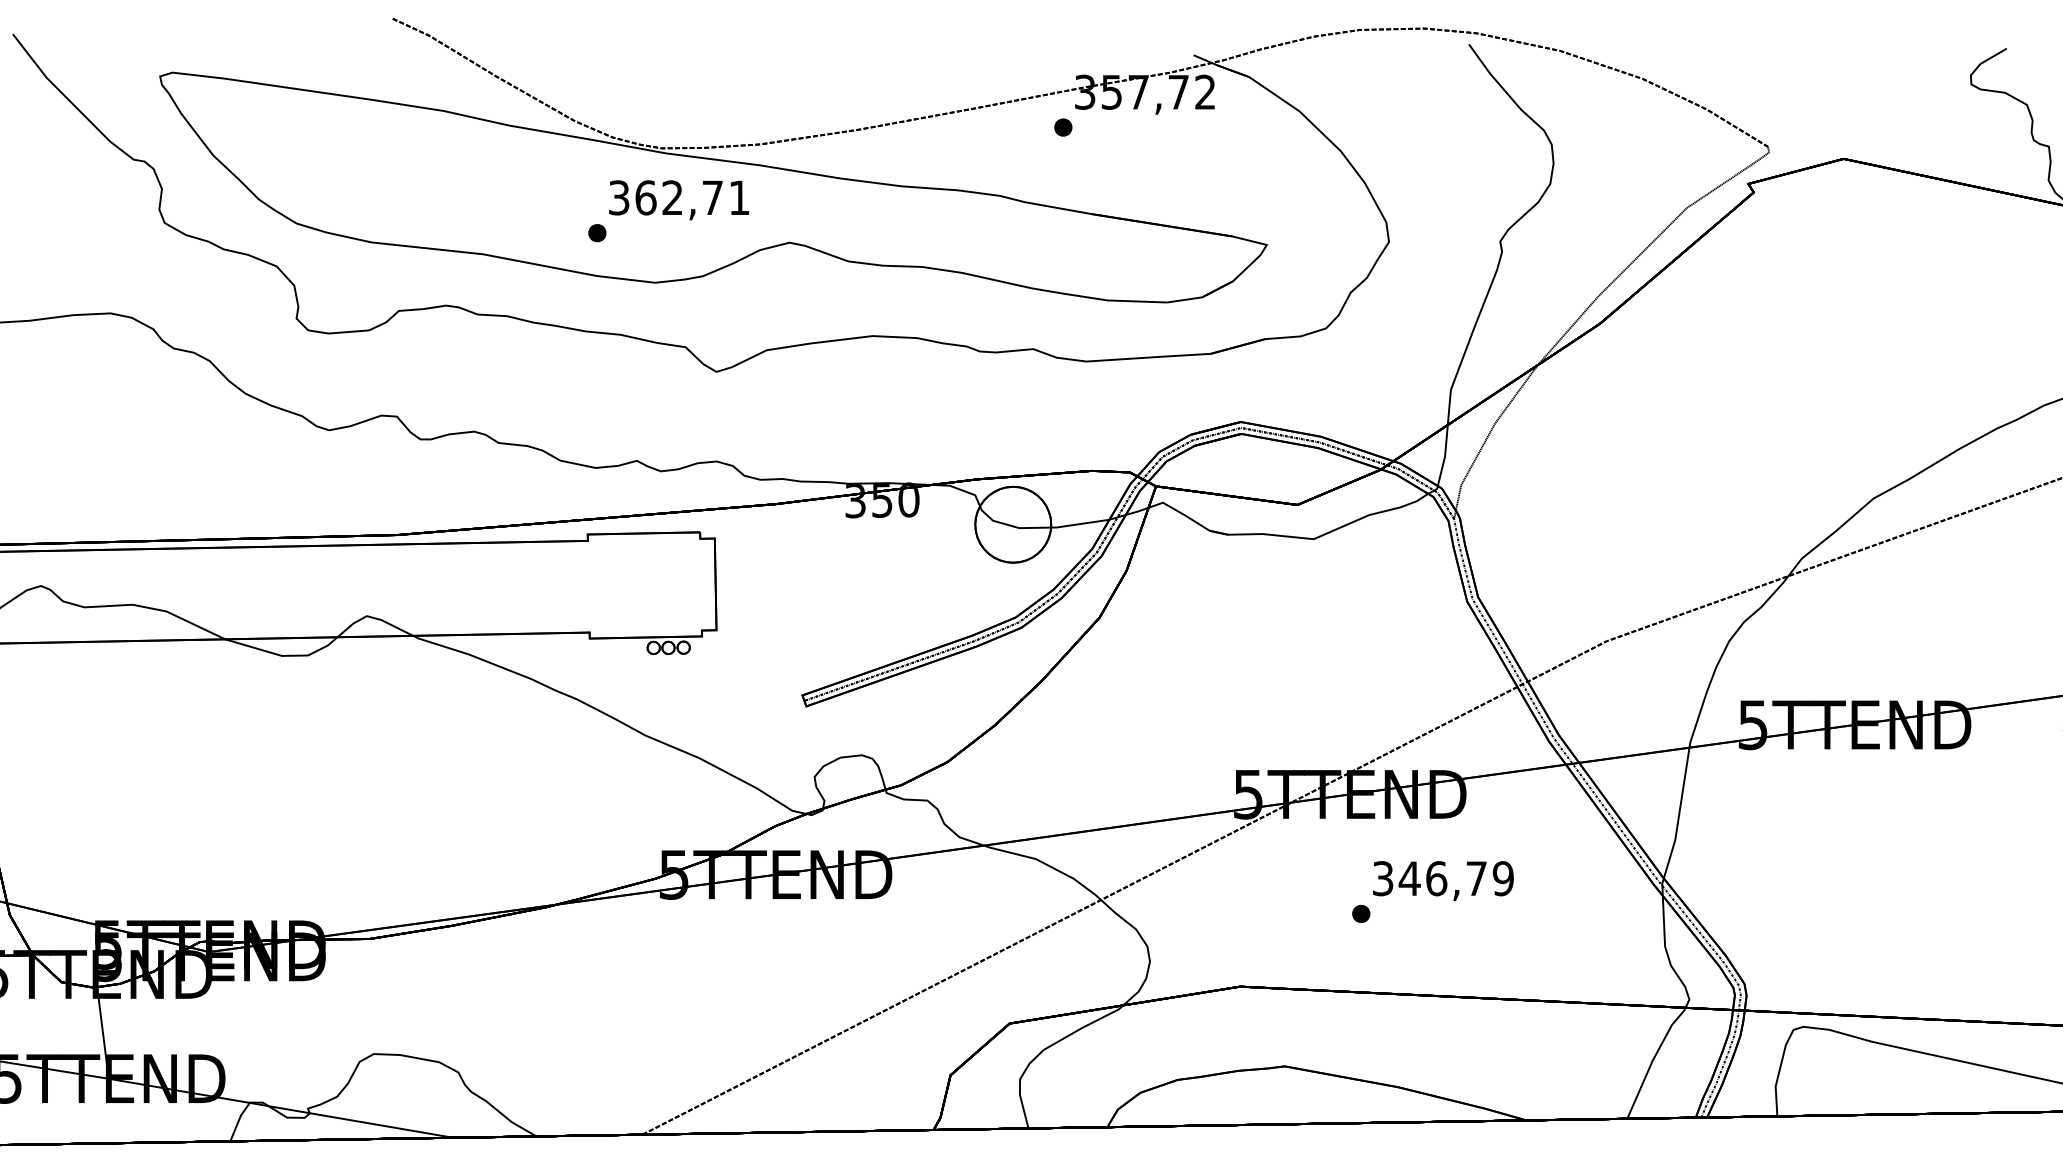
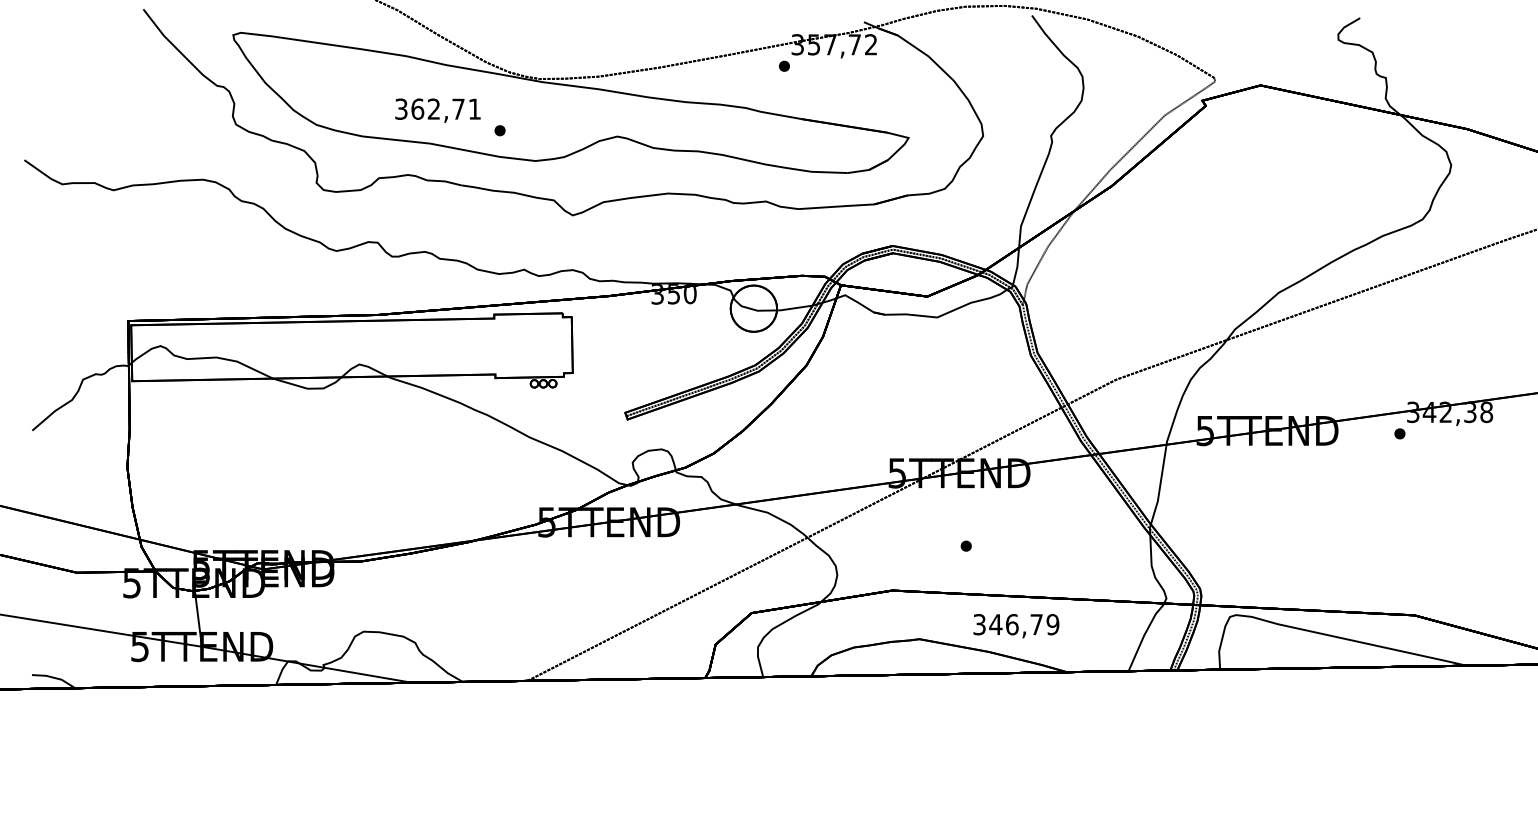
text: (678, 199) -> (437, 110), moved
text: (1443, 881) -> (1016, 626), moved

